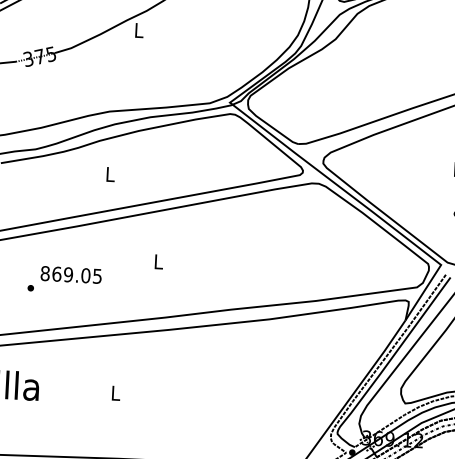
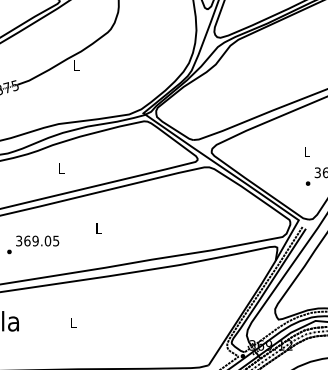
text: (45, 272) -> (19, 240), 869.05 -> 369.05

